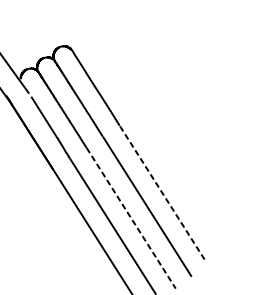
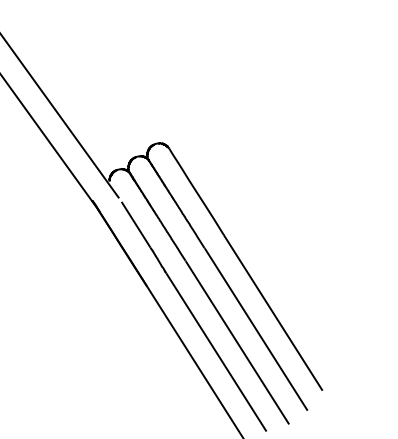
line: (162, 192) -> (273, 313), dashed -> solid
line: (131, 217) -> (237, 342), dashed -> solid

